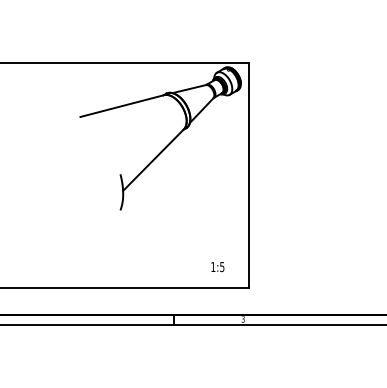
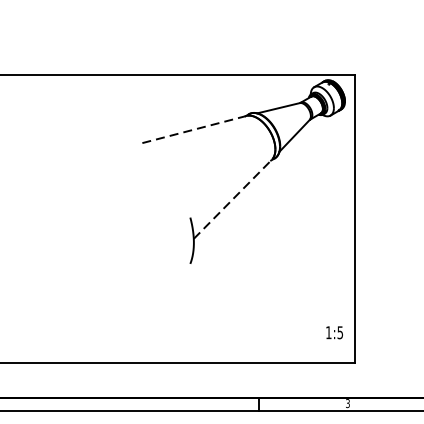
line: (121, 106) -> (191, 130), solid -> dashed
line: (153, 159) -> (232, 198), solid -> dashed
text: (217, 267) -> (334, 333), moved

